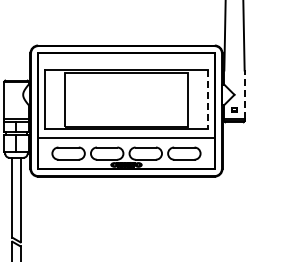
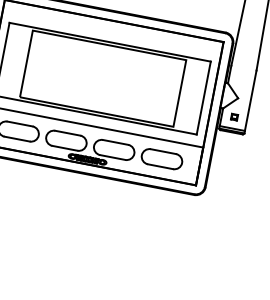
line: (244, 94) -> (250, 100), dashed -> solid
line: (207, 100) -> (203, 98), dashed -> solid

